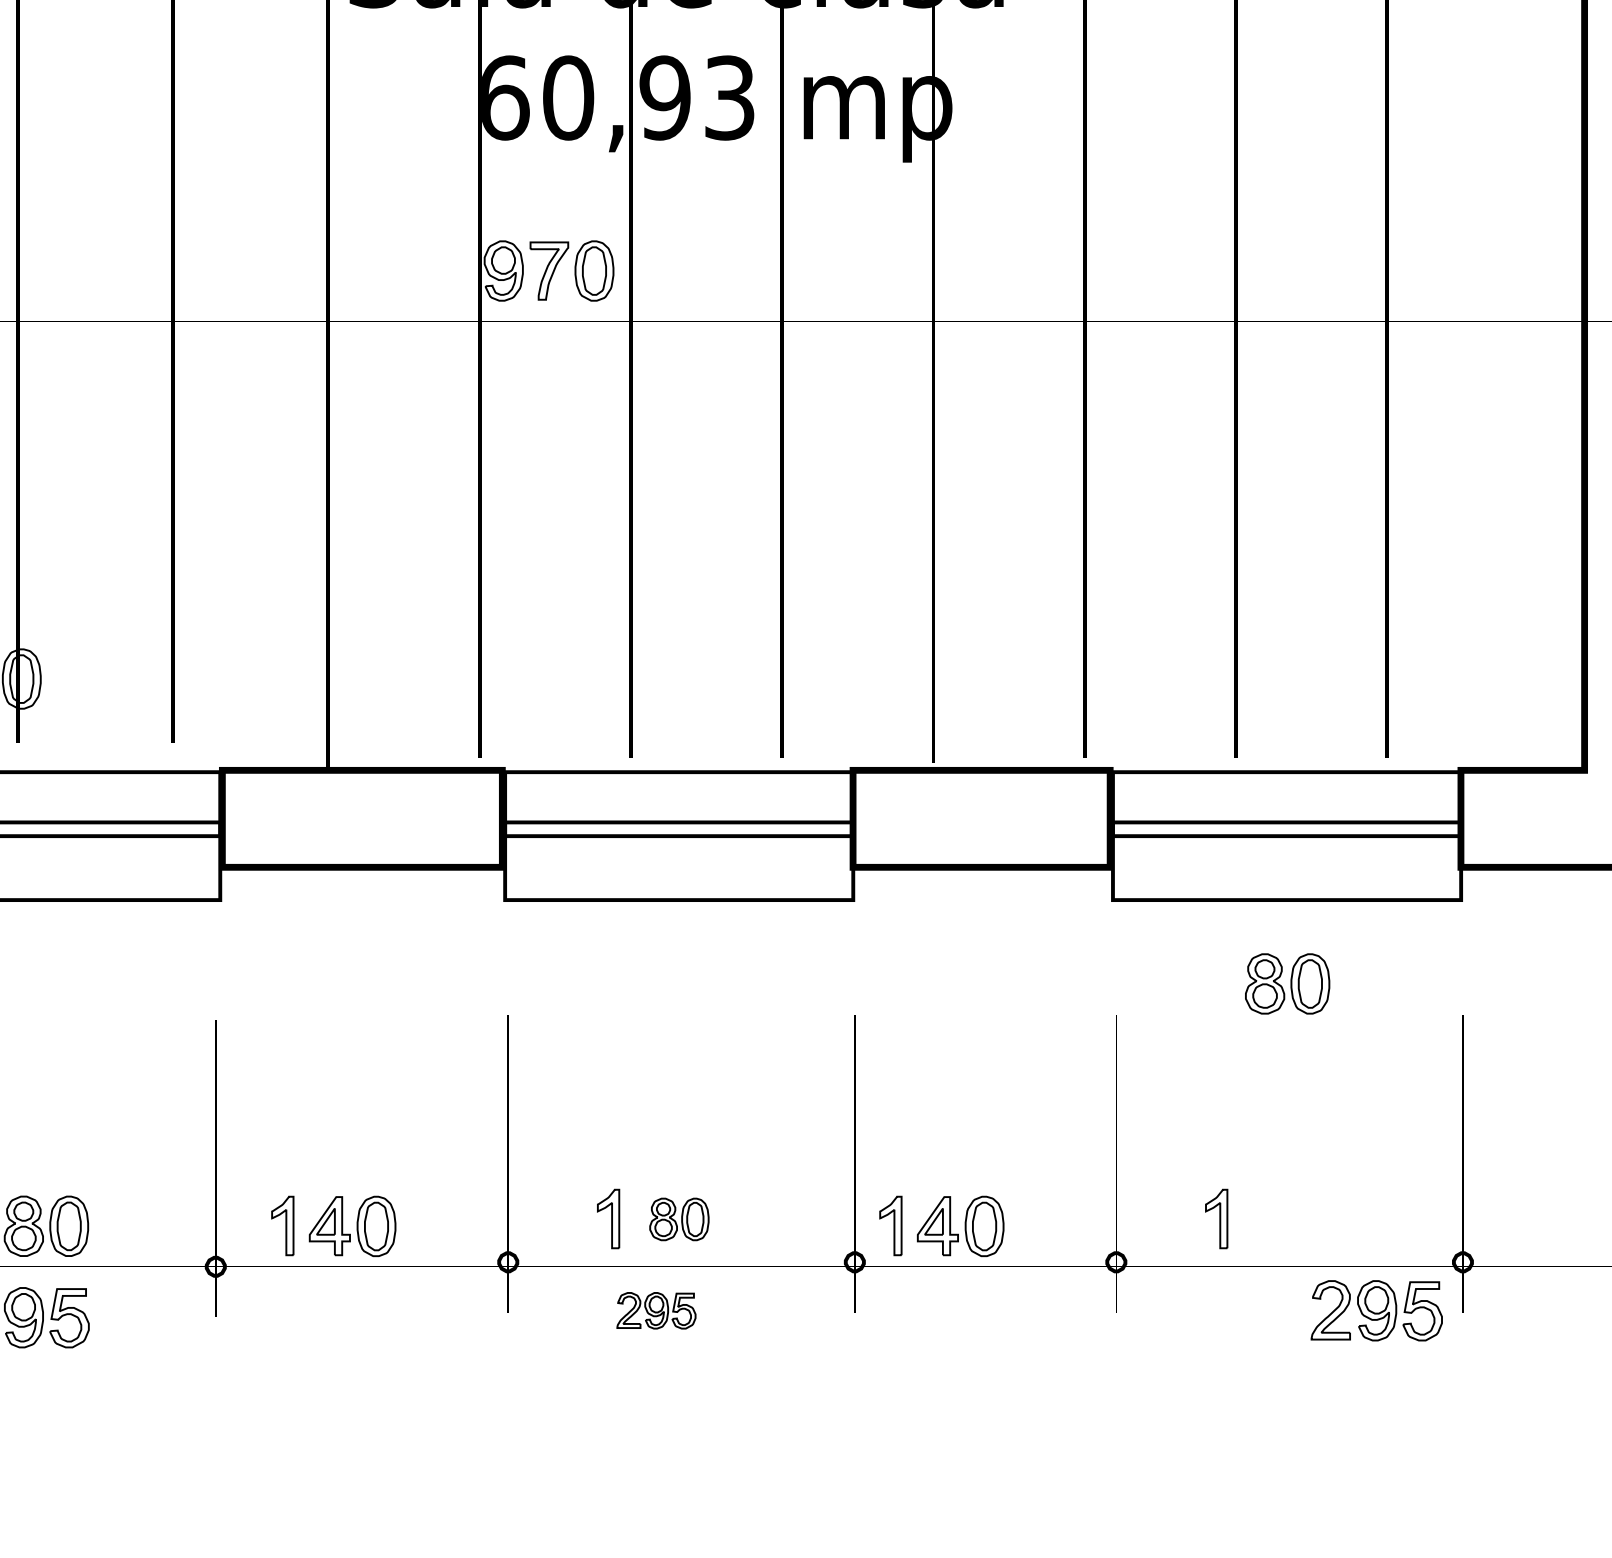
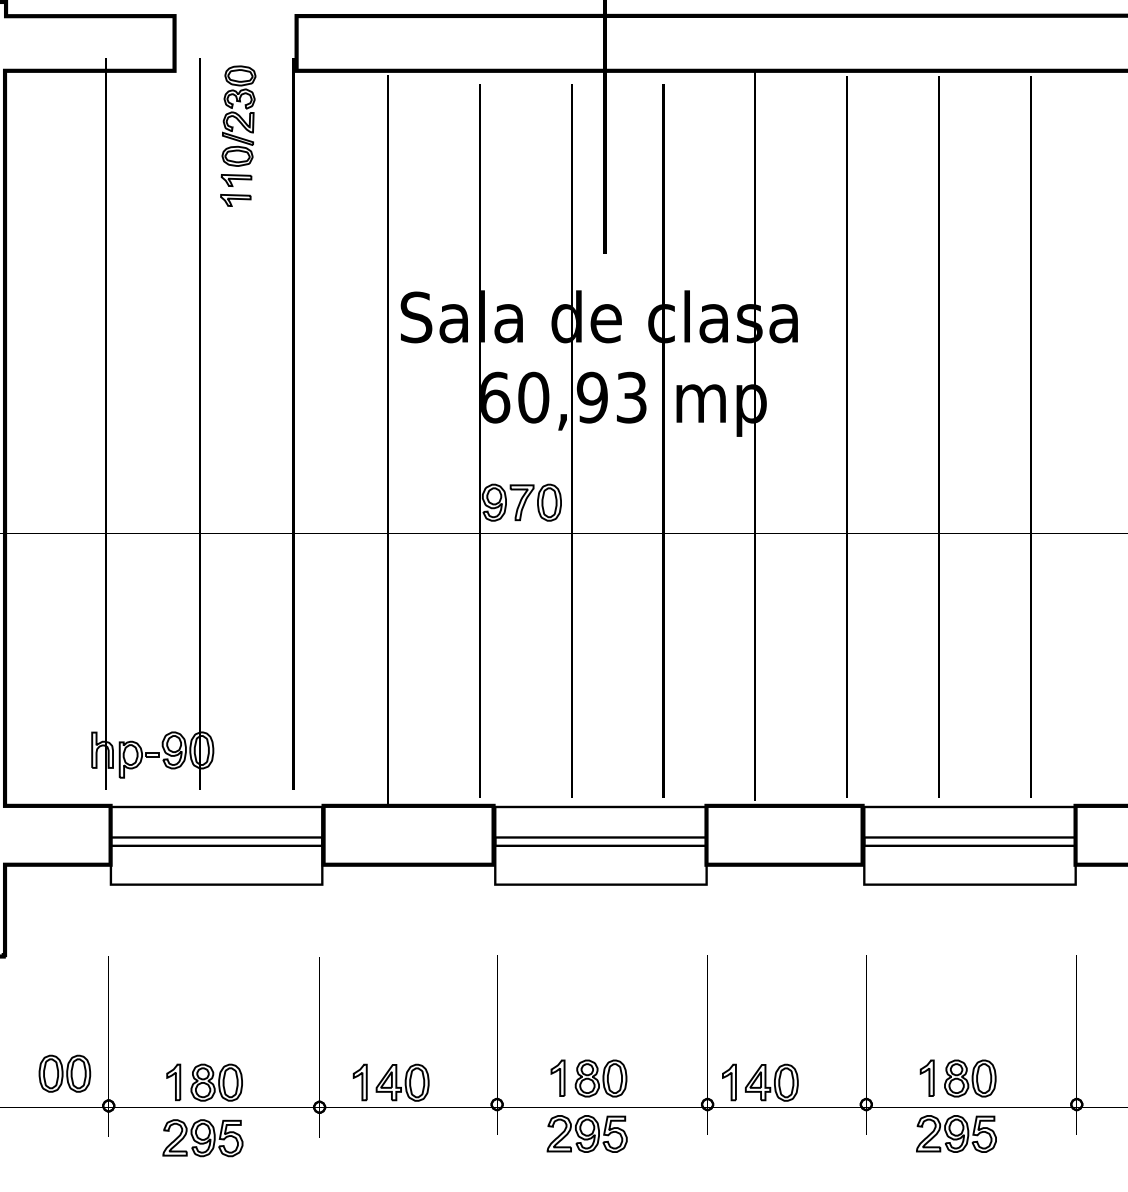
part: (1287, 983) -> (970, 1078), moved
part: (678, 1219) -> (600, 1078), size x1.43
part: (655, 1309) -> (586, 1133), size x1.67
part: (1376, 1309) -> (956, 1133), moved

